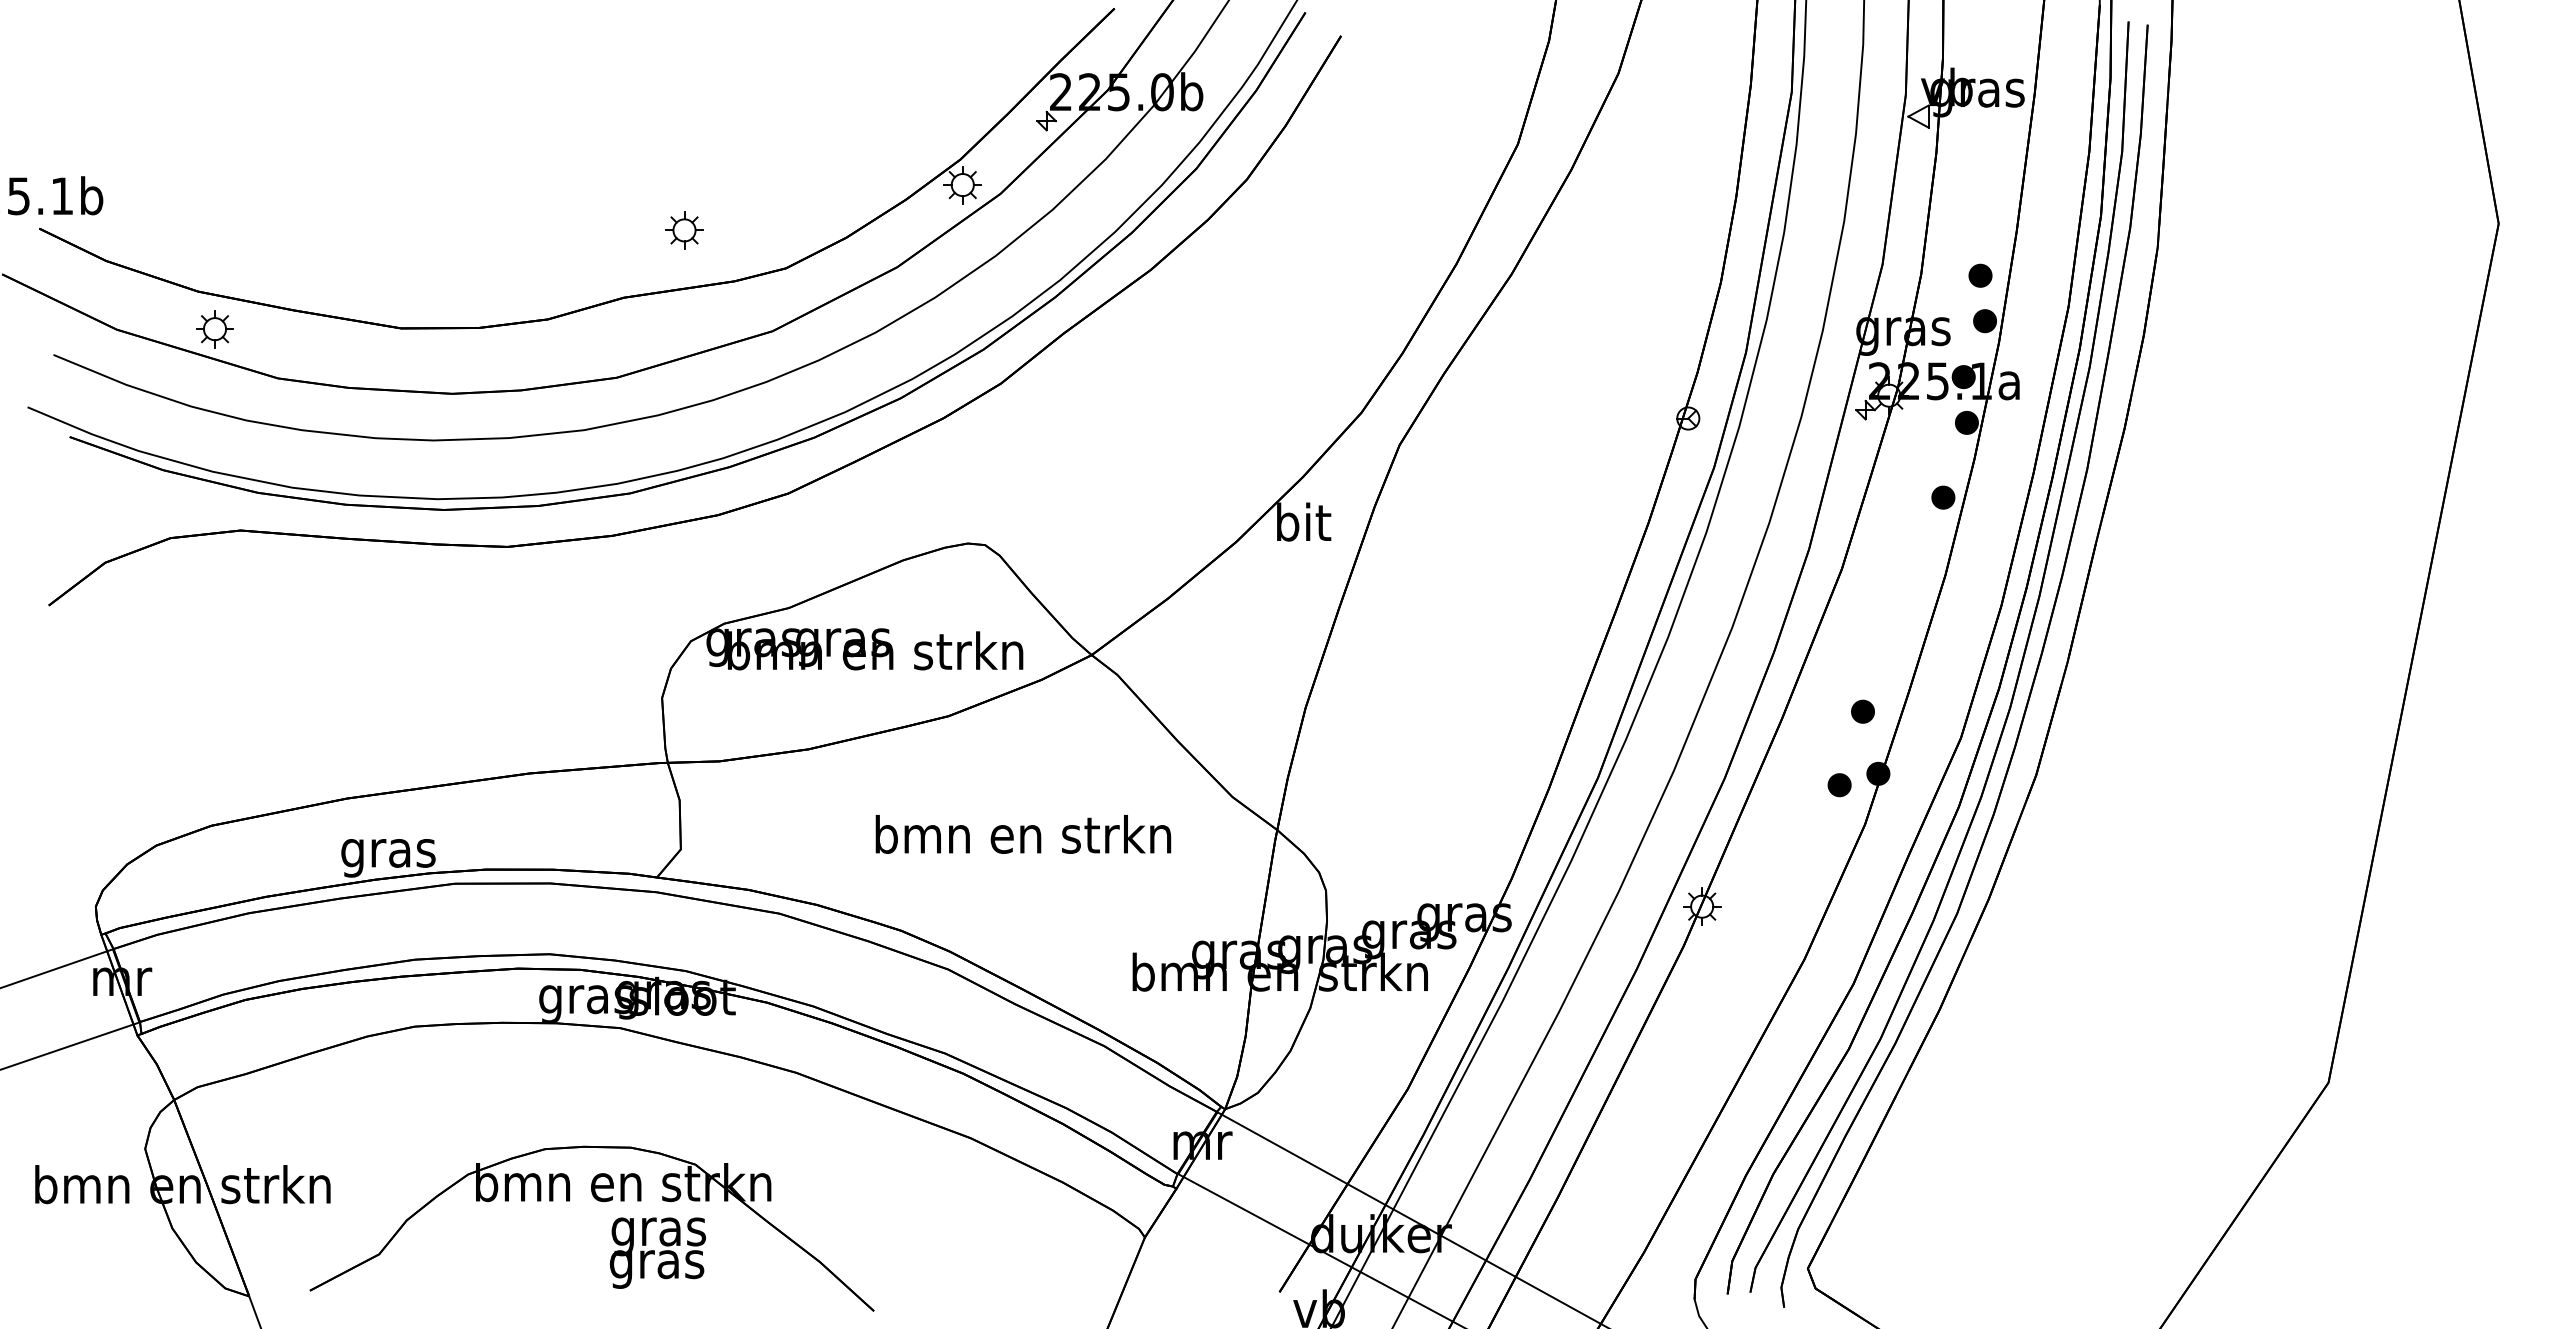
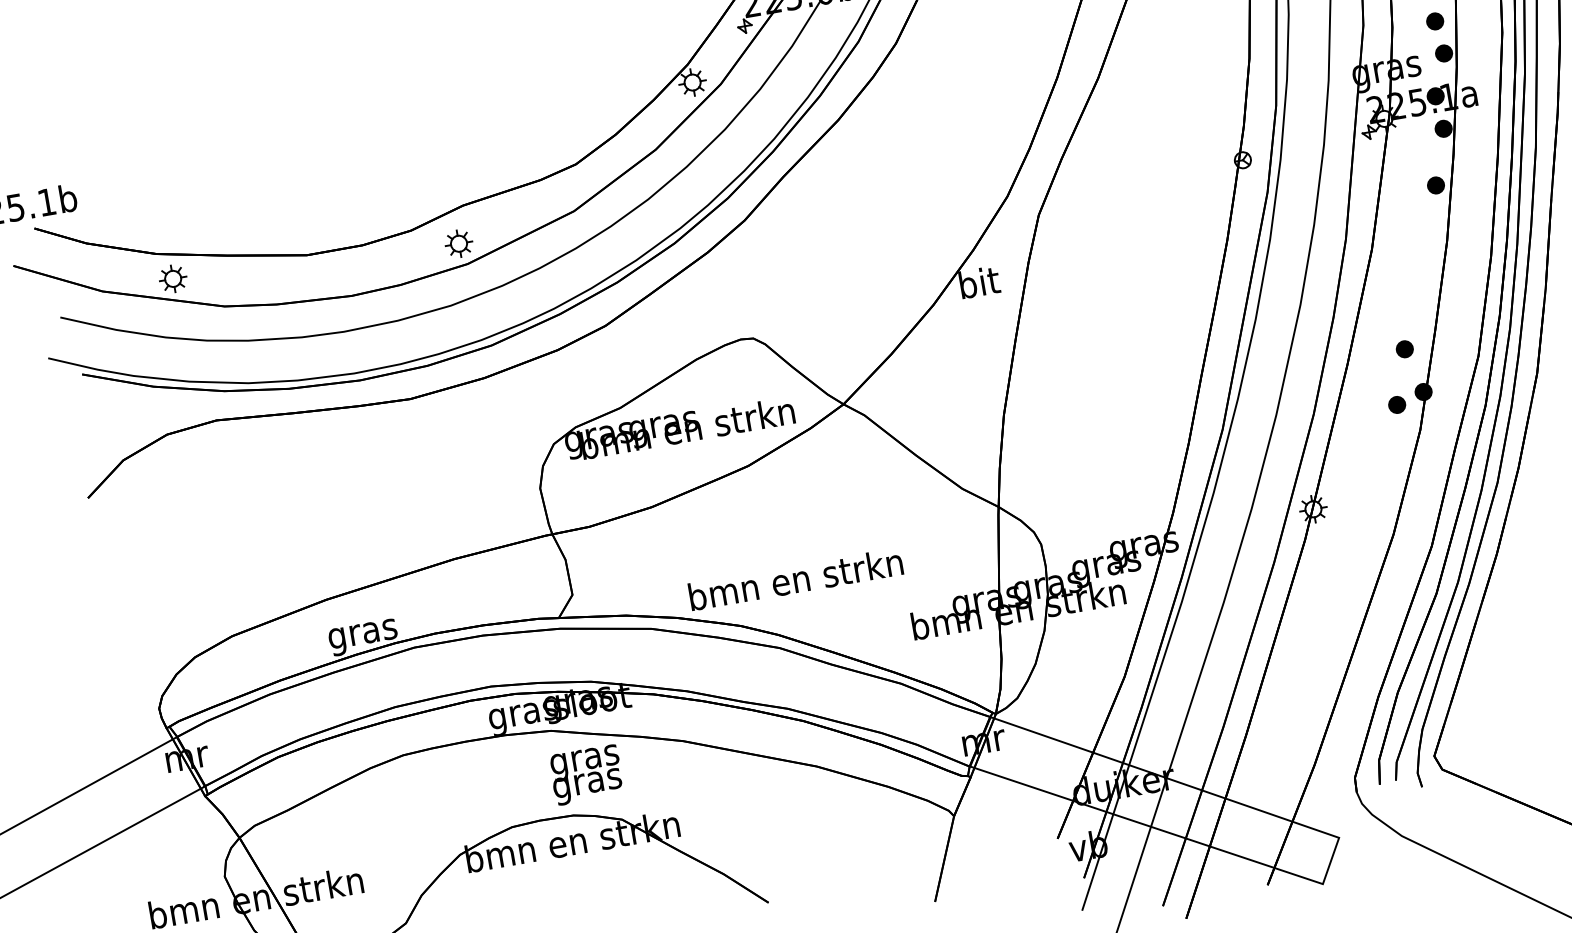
part: (684, 230) -> (459, 243), moved
text: (1023, 834) -> (795, 579), moved
text: (657, 1252) -> (586, 774), moved

